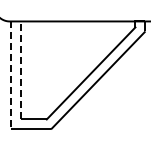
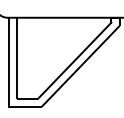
line: (21, 70) -> (17, 58), dashed -> solid
line: (11, 75) -> (9, 62), dashed -> solid

